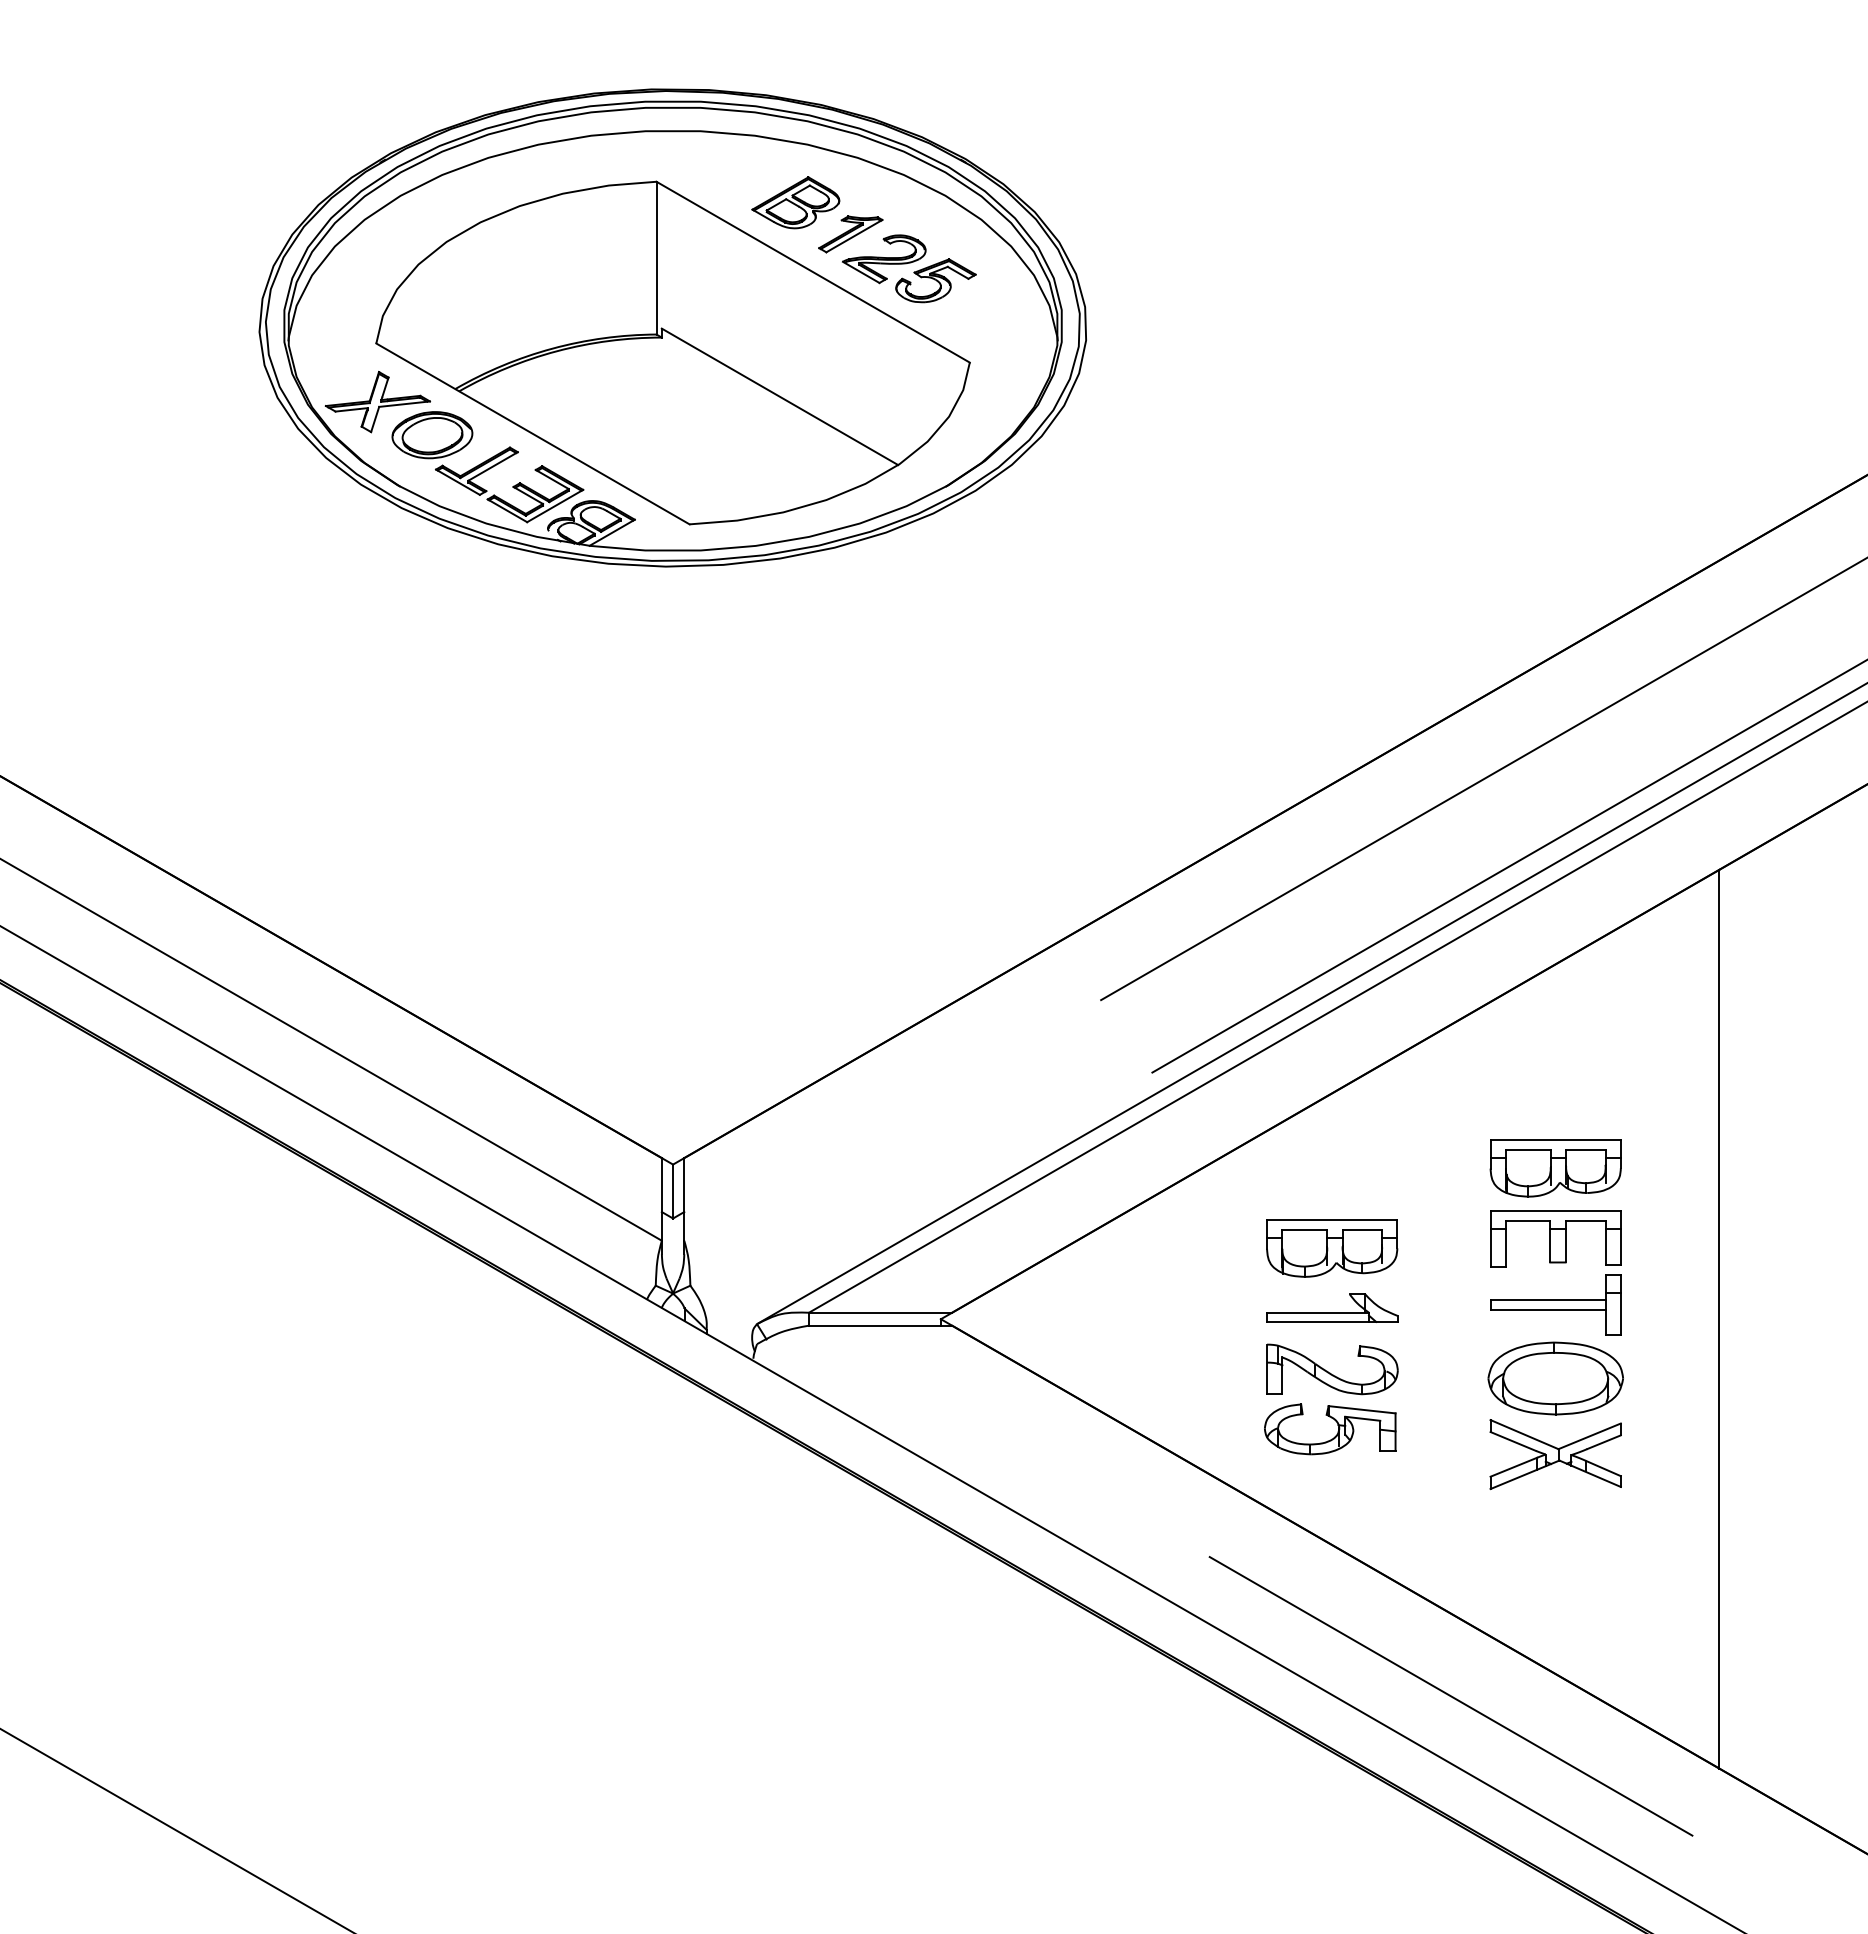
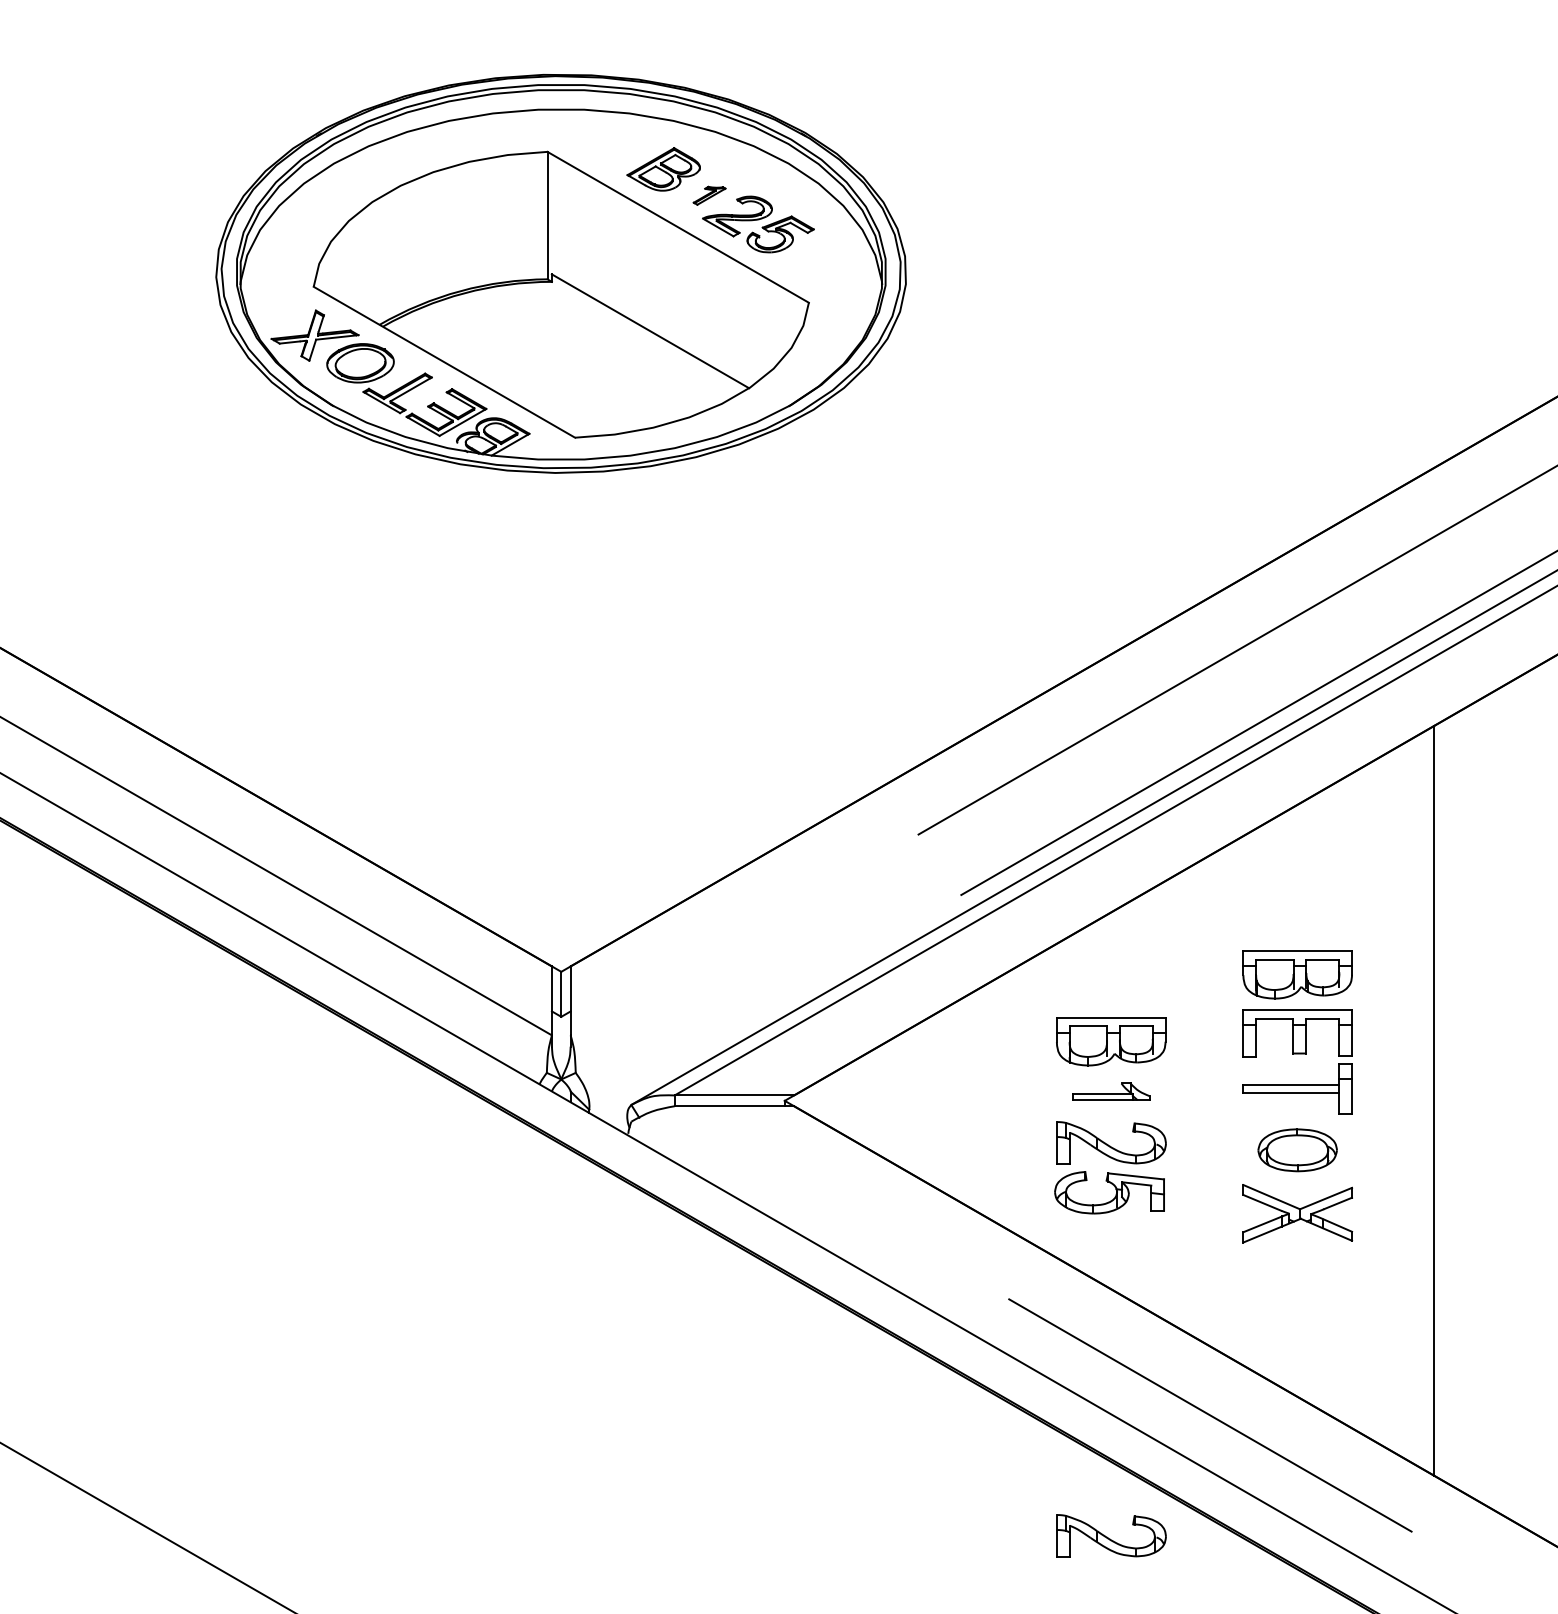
part: (850, 234) -> (709, 195), size x0.6
part: (1332, 1307) -> (1111, 1091), size x0.7
part: (1555, 1378) -> (1297, 1150), size x0.7
part: (1332, 1840) -> (1111, 1535), added

